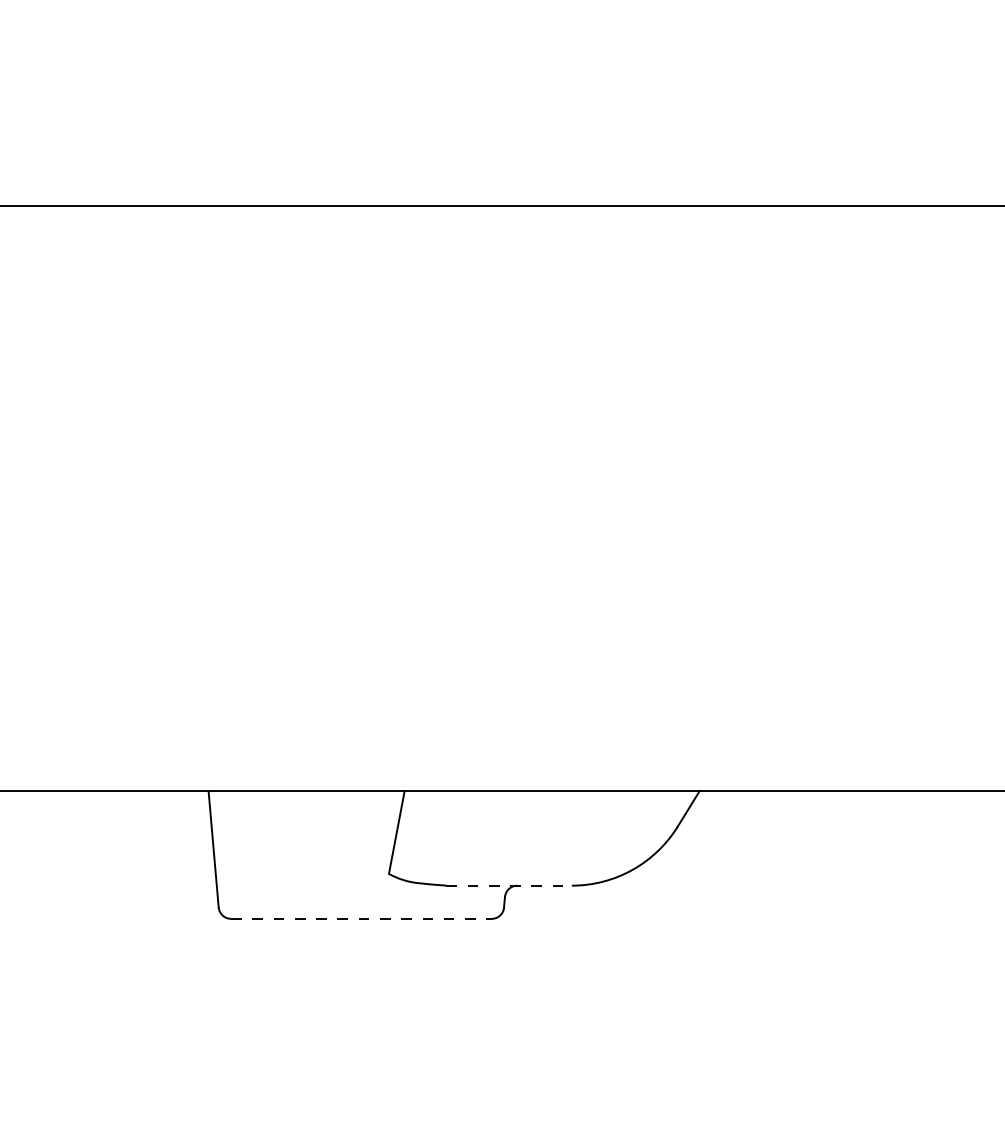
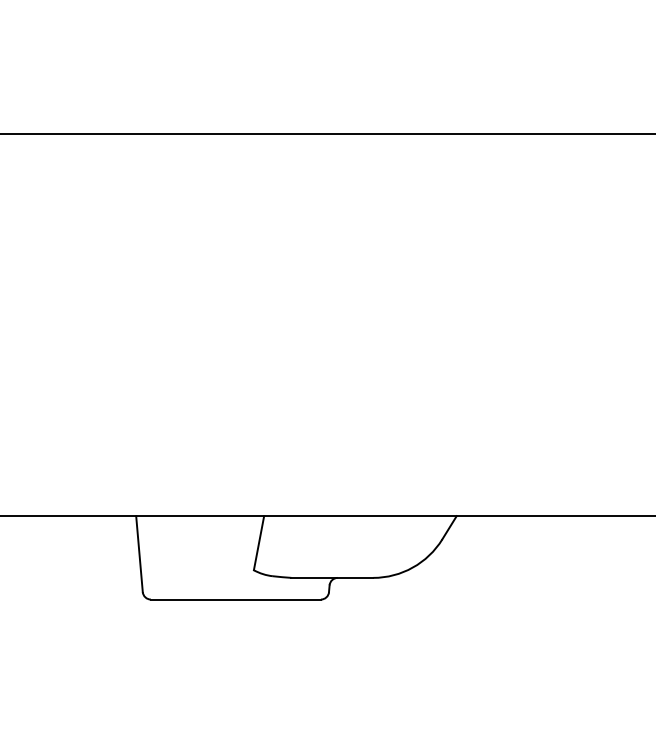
line: (509, 885) -> (332, 577), dashed -> solid
line: (362, 918) -> (236, 599), dashed -> solid

